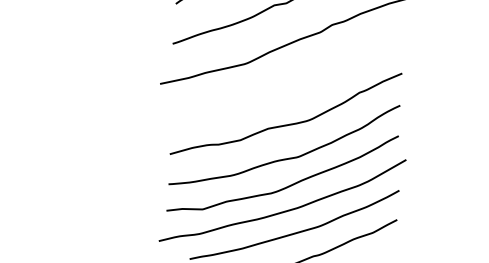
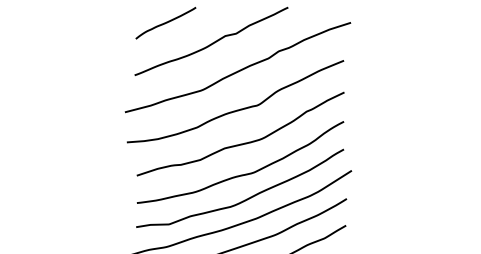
curve: (283, 86) -> (237, 109), added

